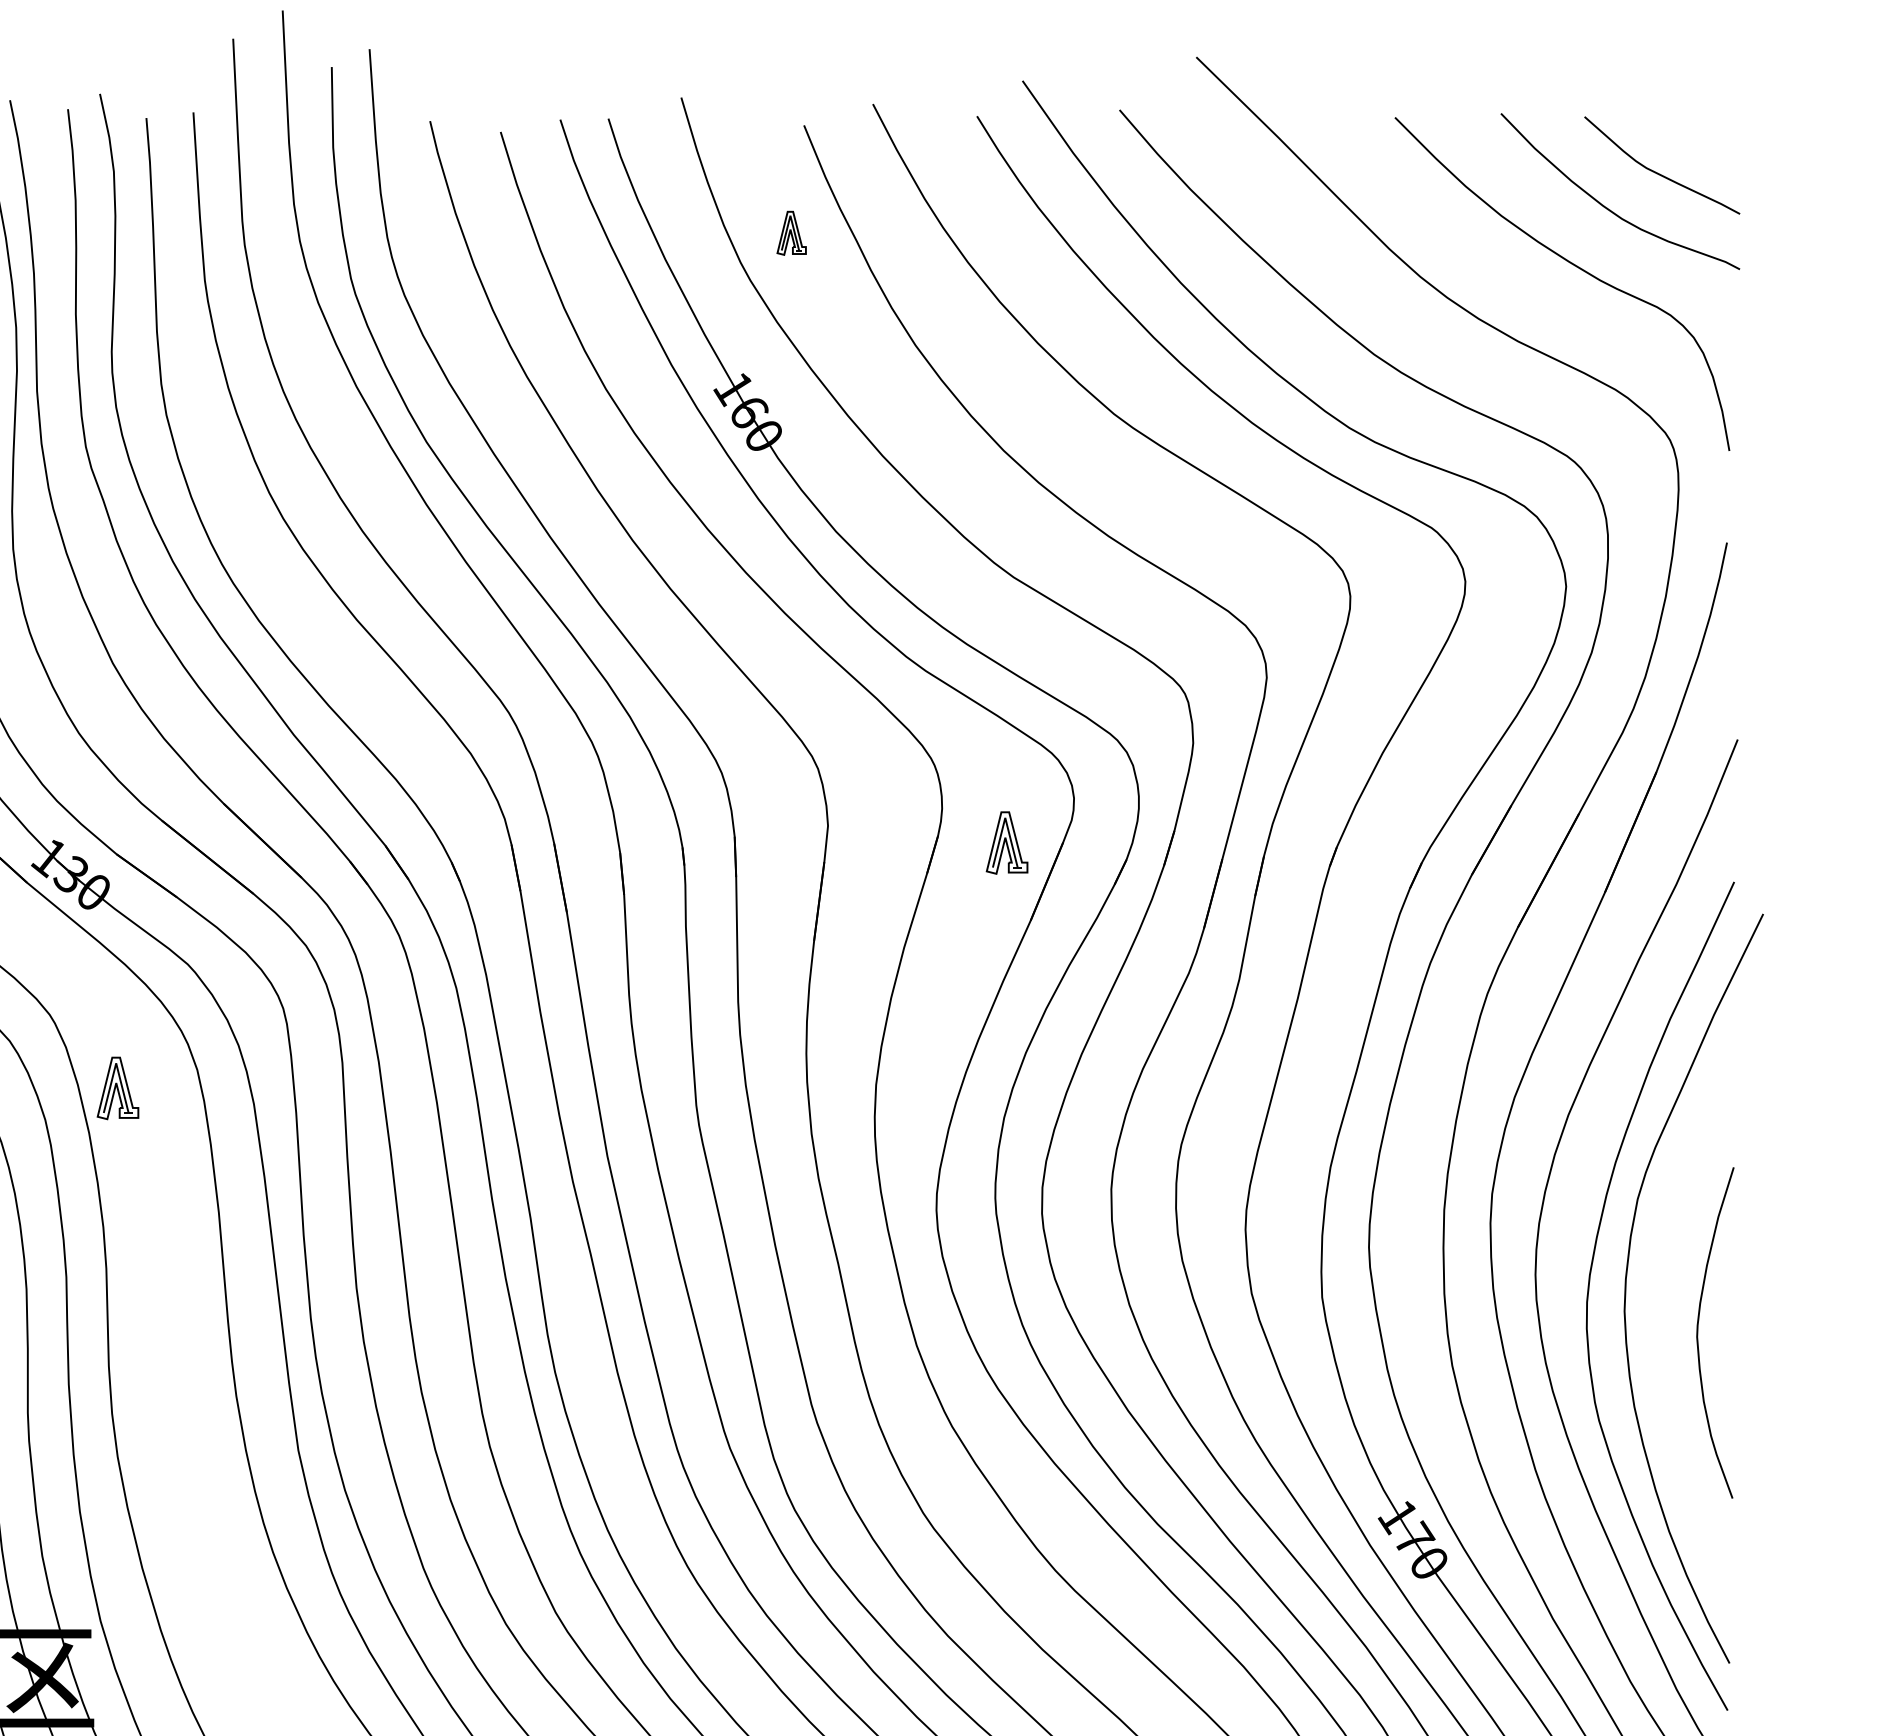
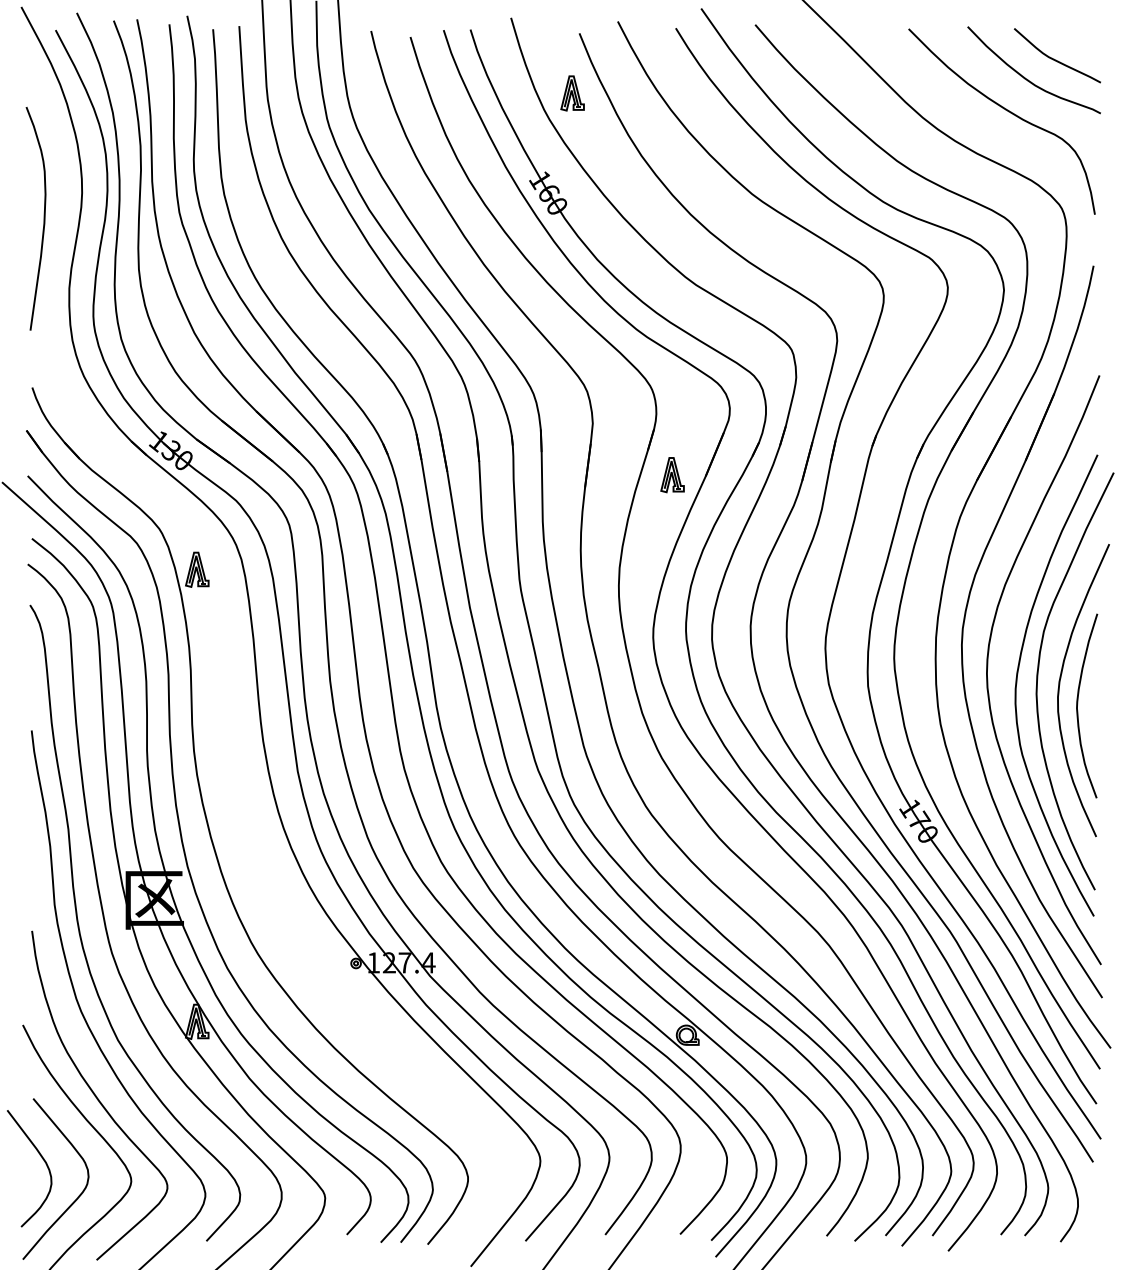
part: (791, 233) -> (572, 93), size x1.43
part: (1006, 843) -> (672, 475), moved
curve: (1667, 1294) -> (1060, 684), added

